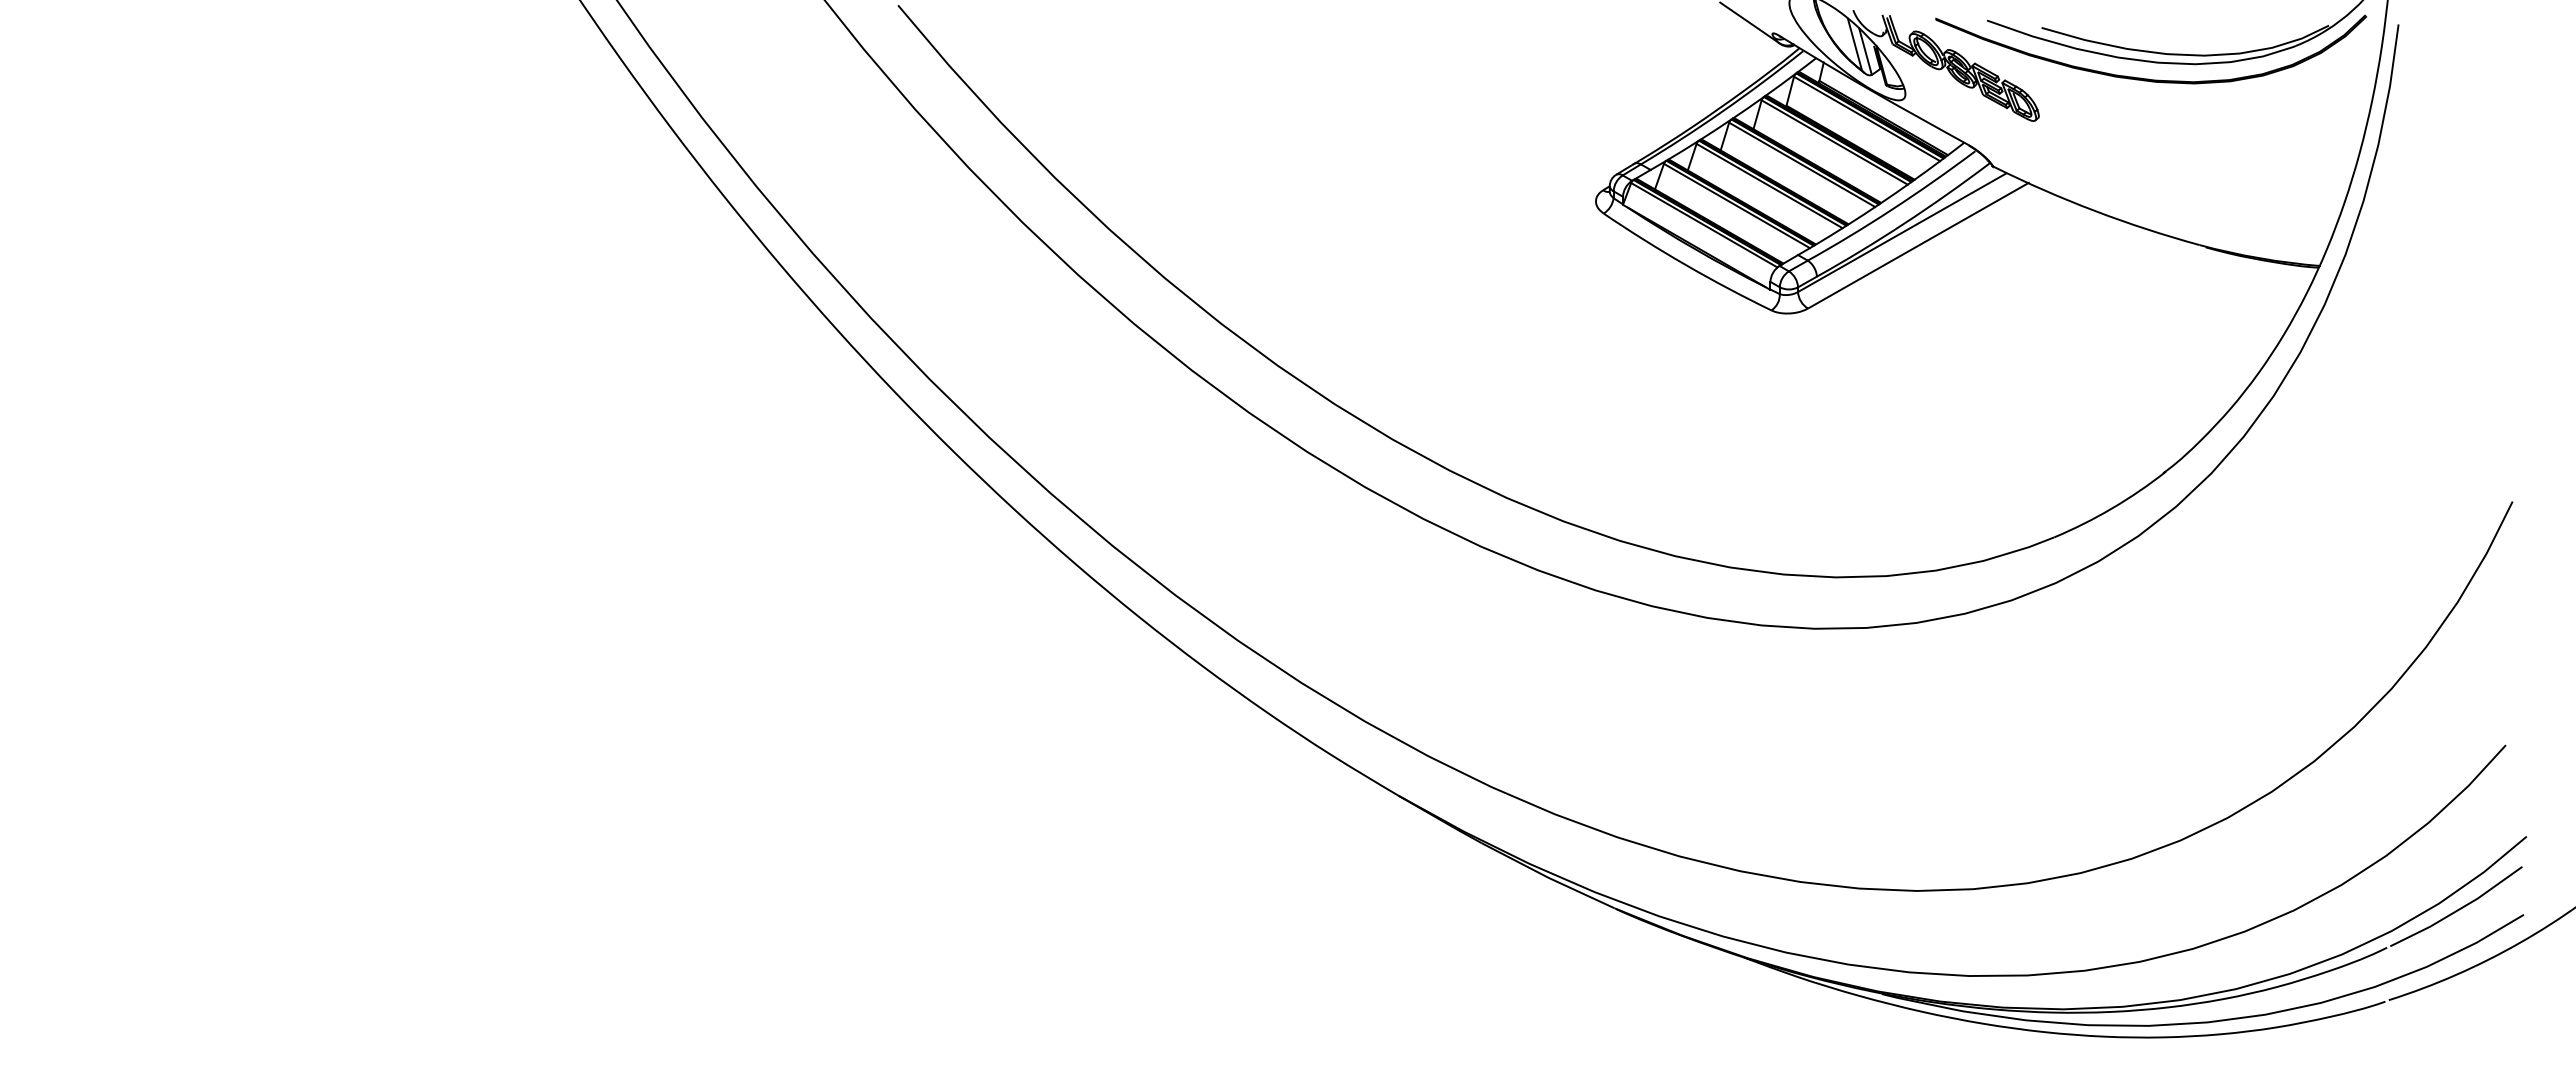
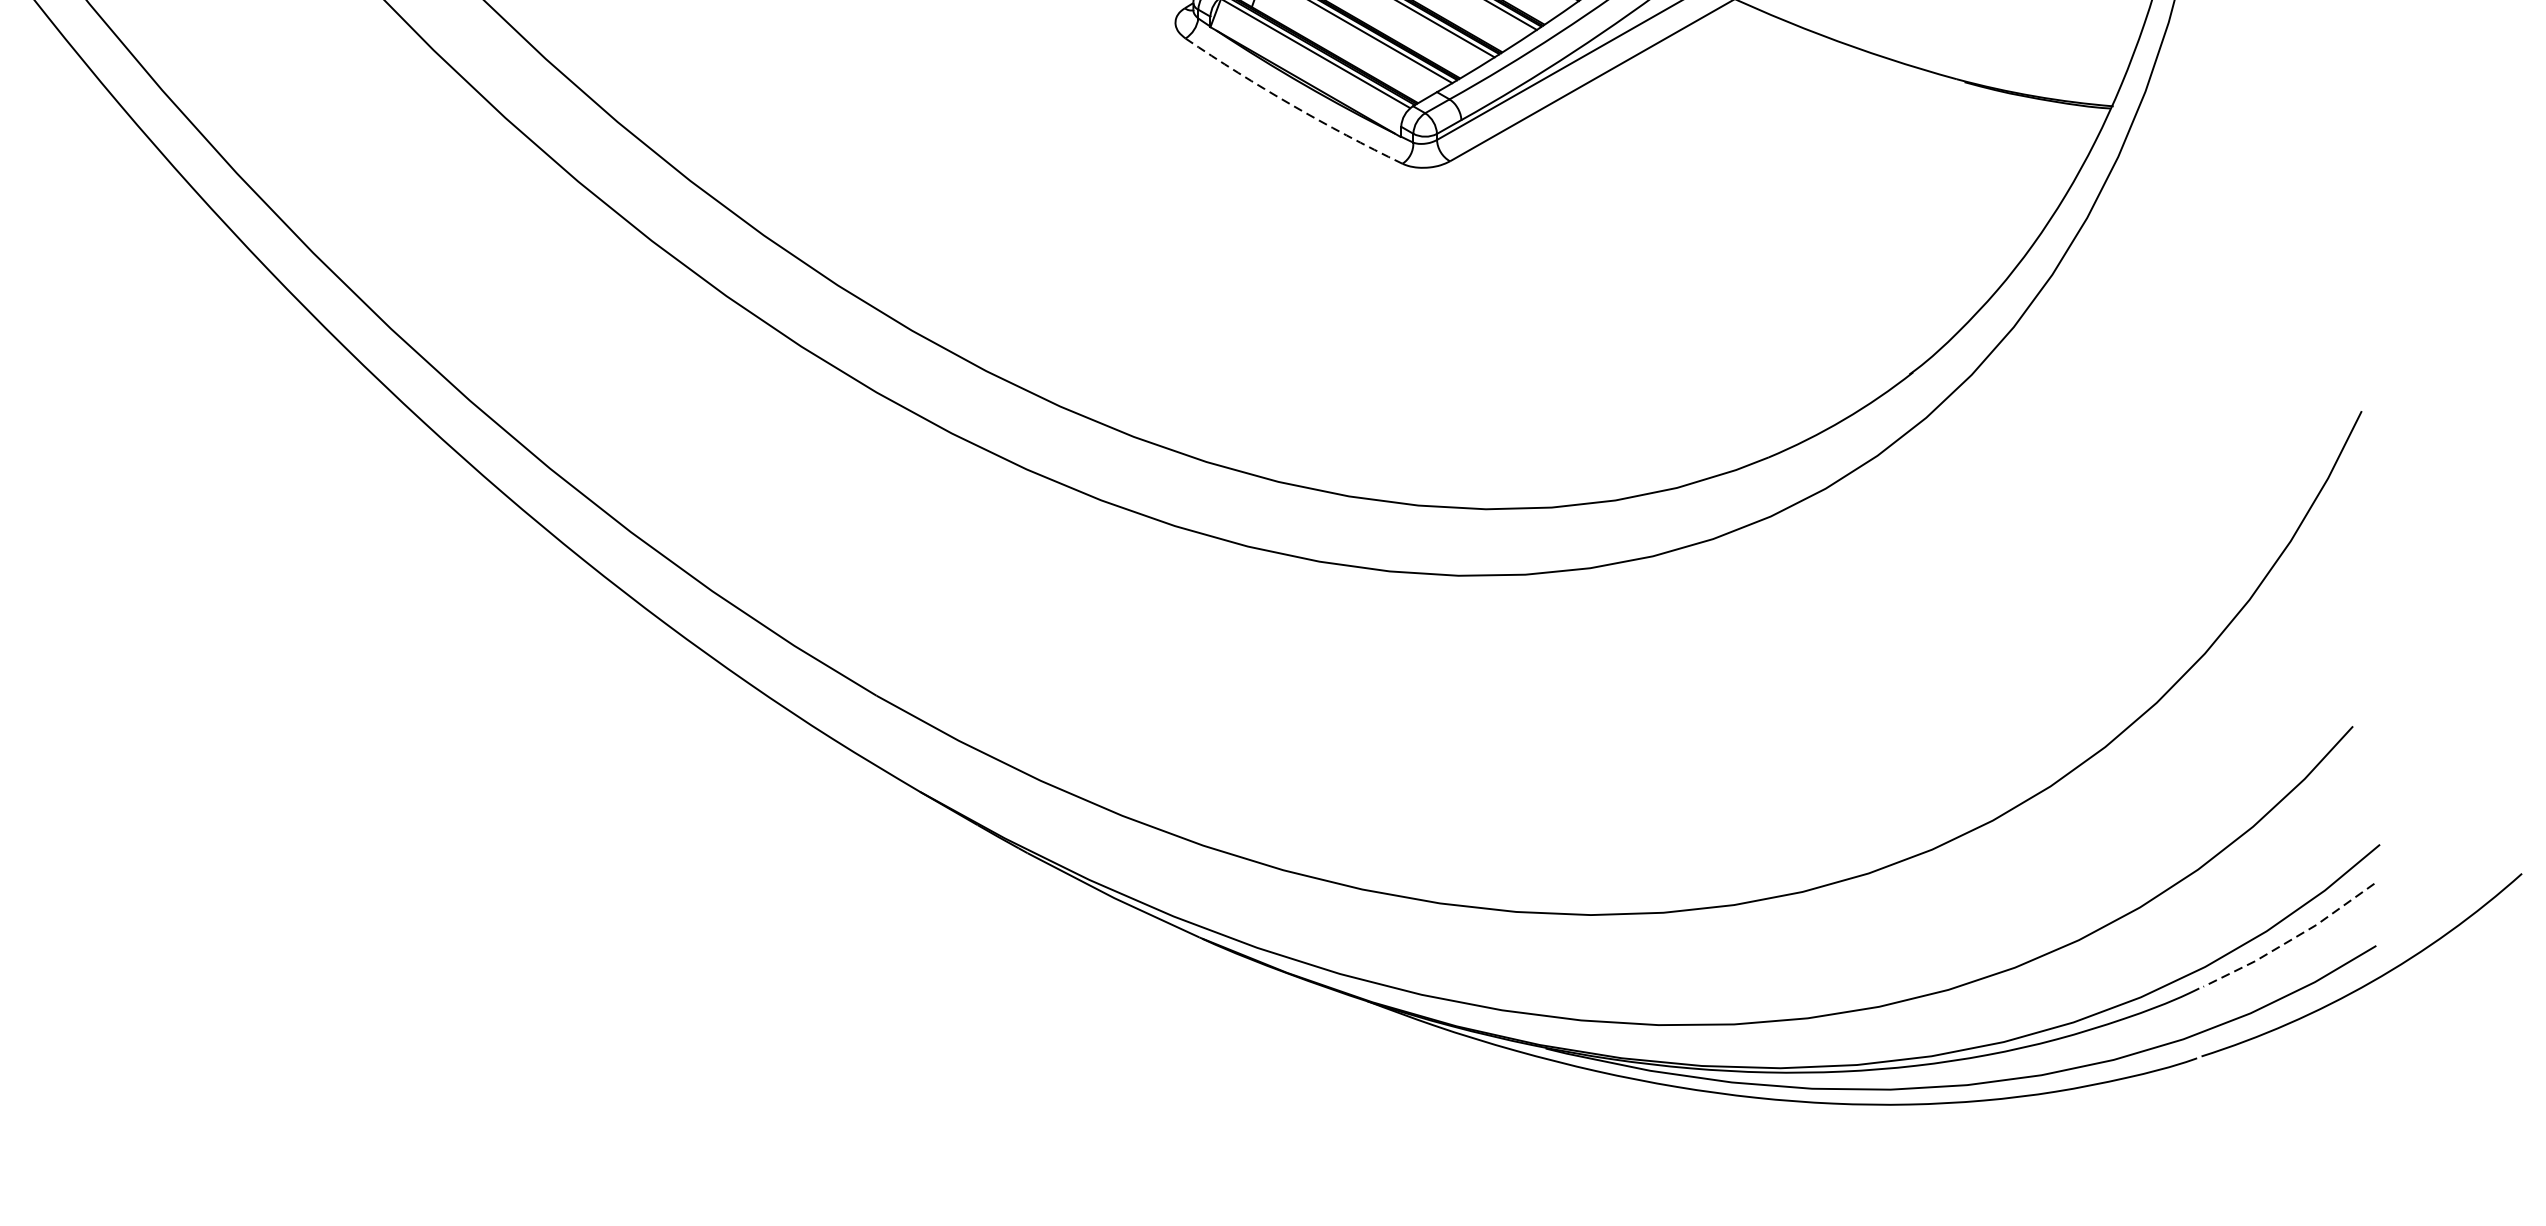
arc: (1685, 265) -> (1291, 105), solid -> dashed
line: (2458, 909) -> (2291, 939), solid -> dashed

